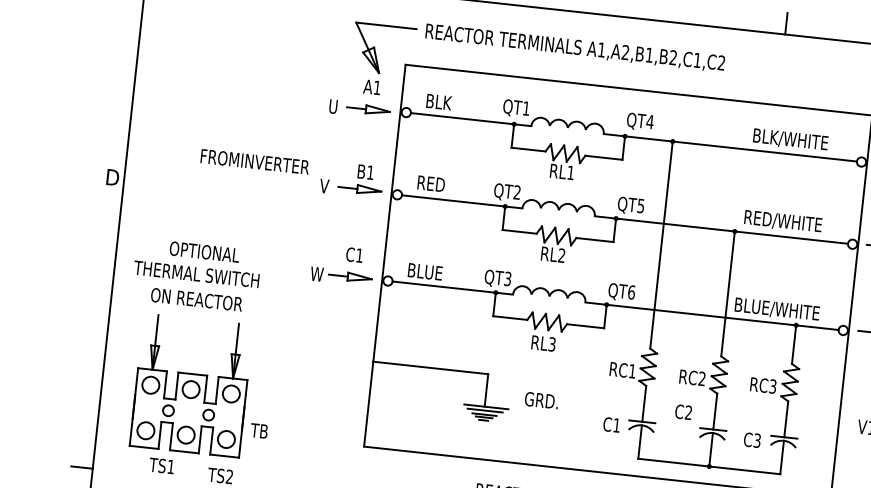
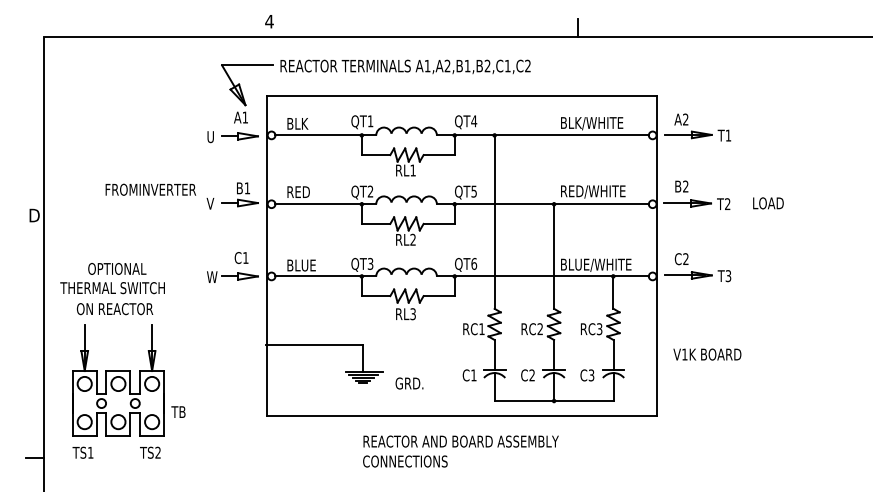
text: (541, 400) -> (409, 383), moved
text: (683, 412) -> (527, 375), moved
text: (161, 465) -> (82, 452), moved

